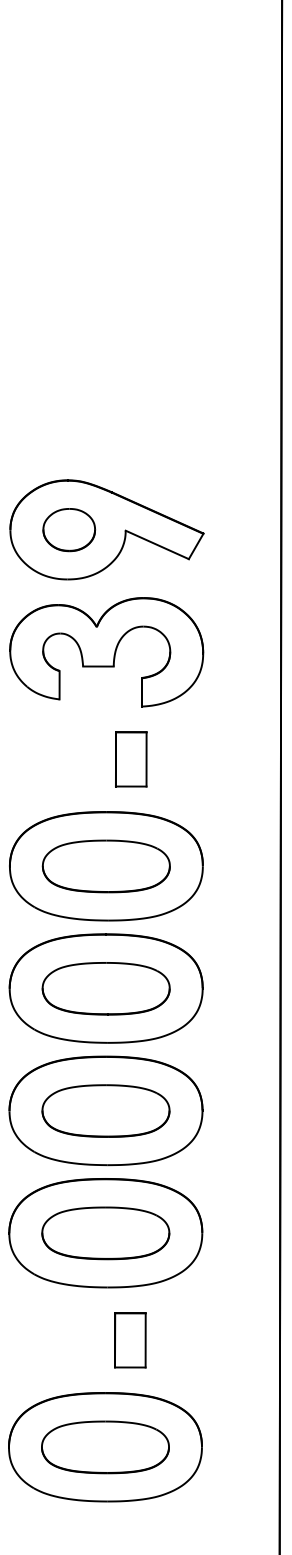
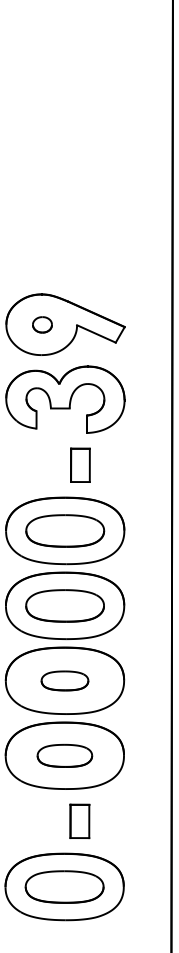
part: (69, 529) -> (42, 324), size x0.6
part: (105, 1110) -> (64, 680), size x0.6
part: (105, 1232) -> (64, 755), size x0.7

